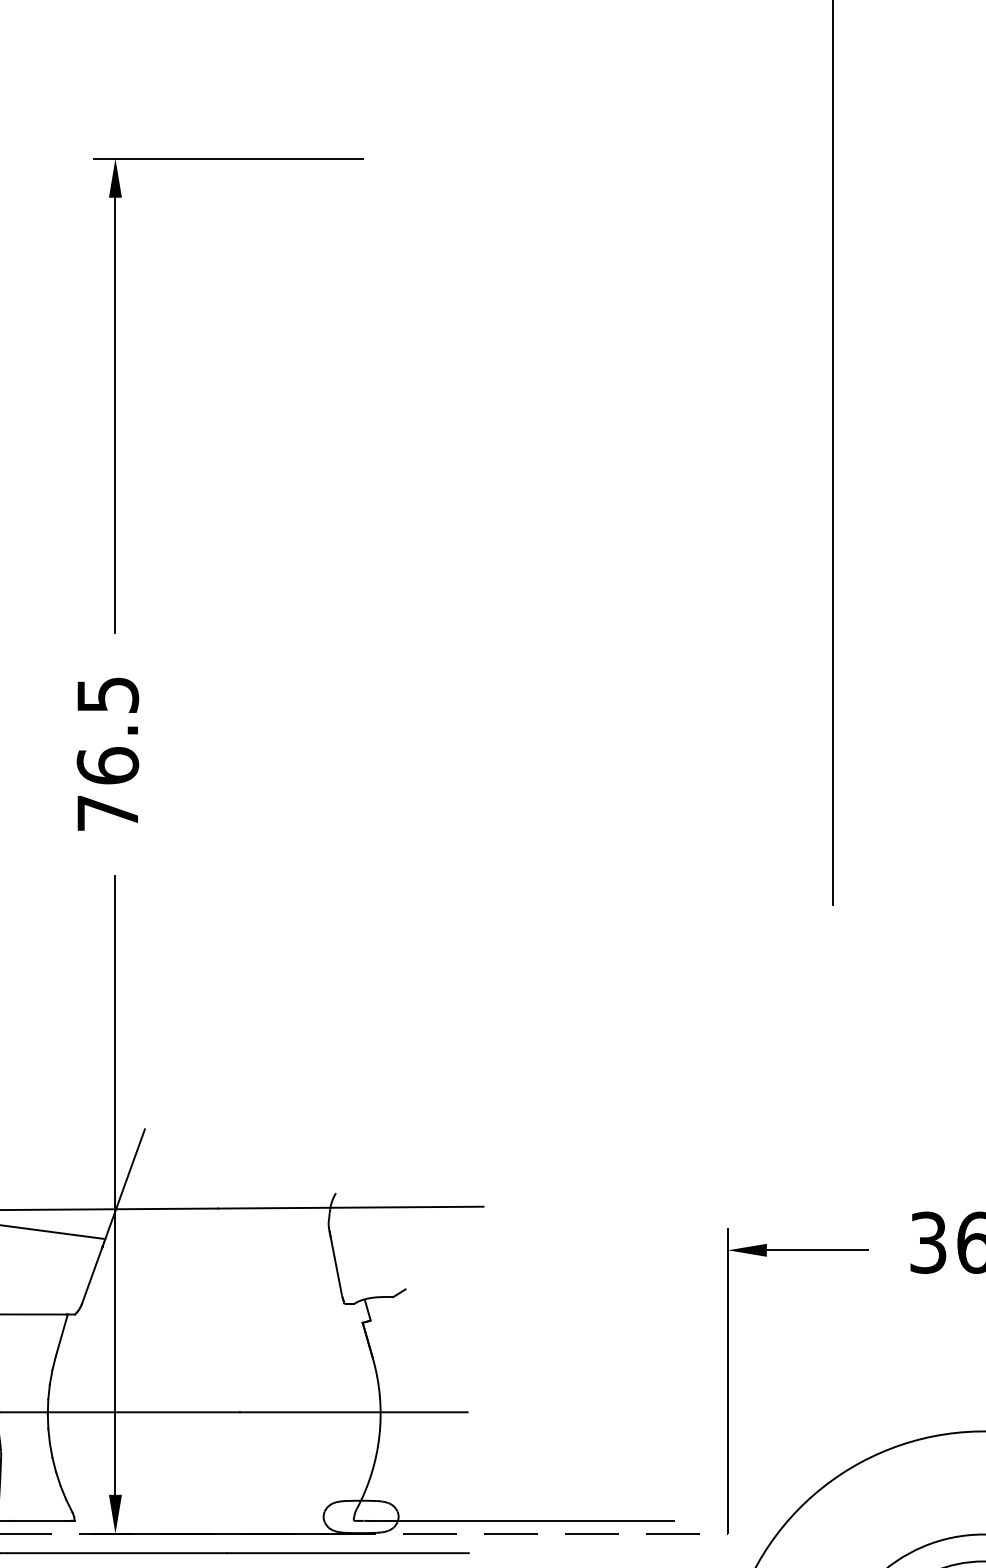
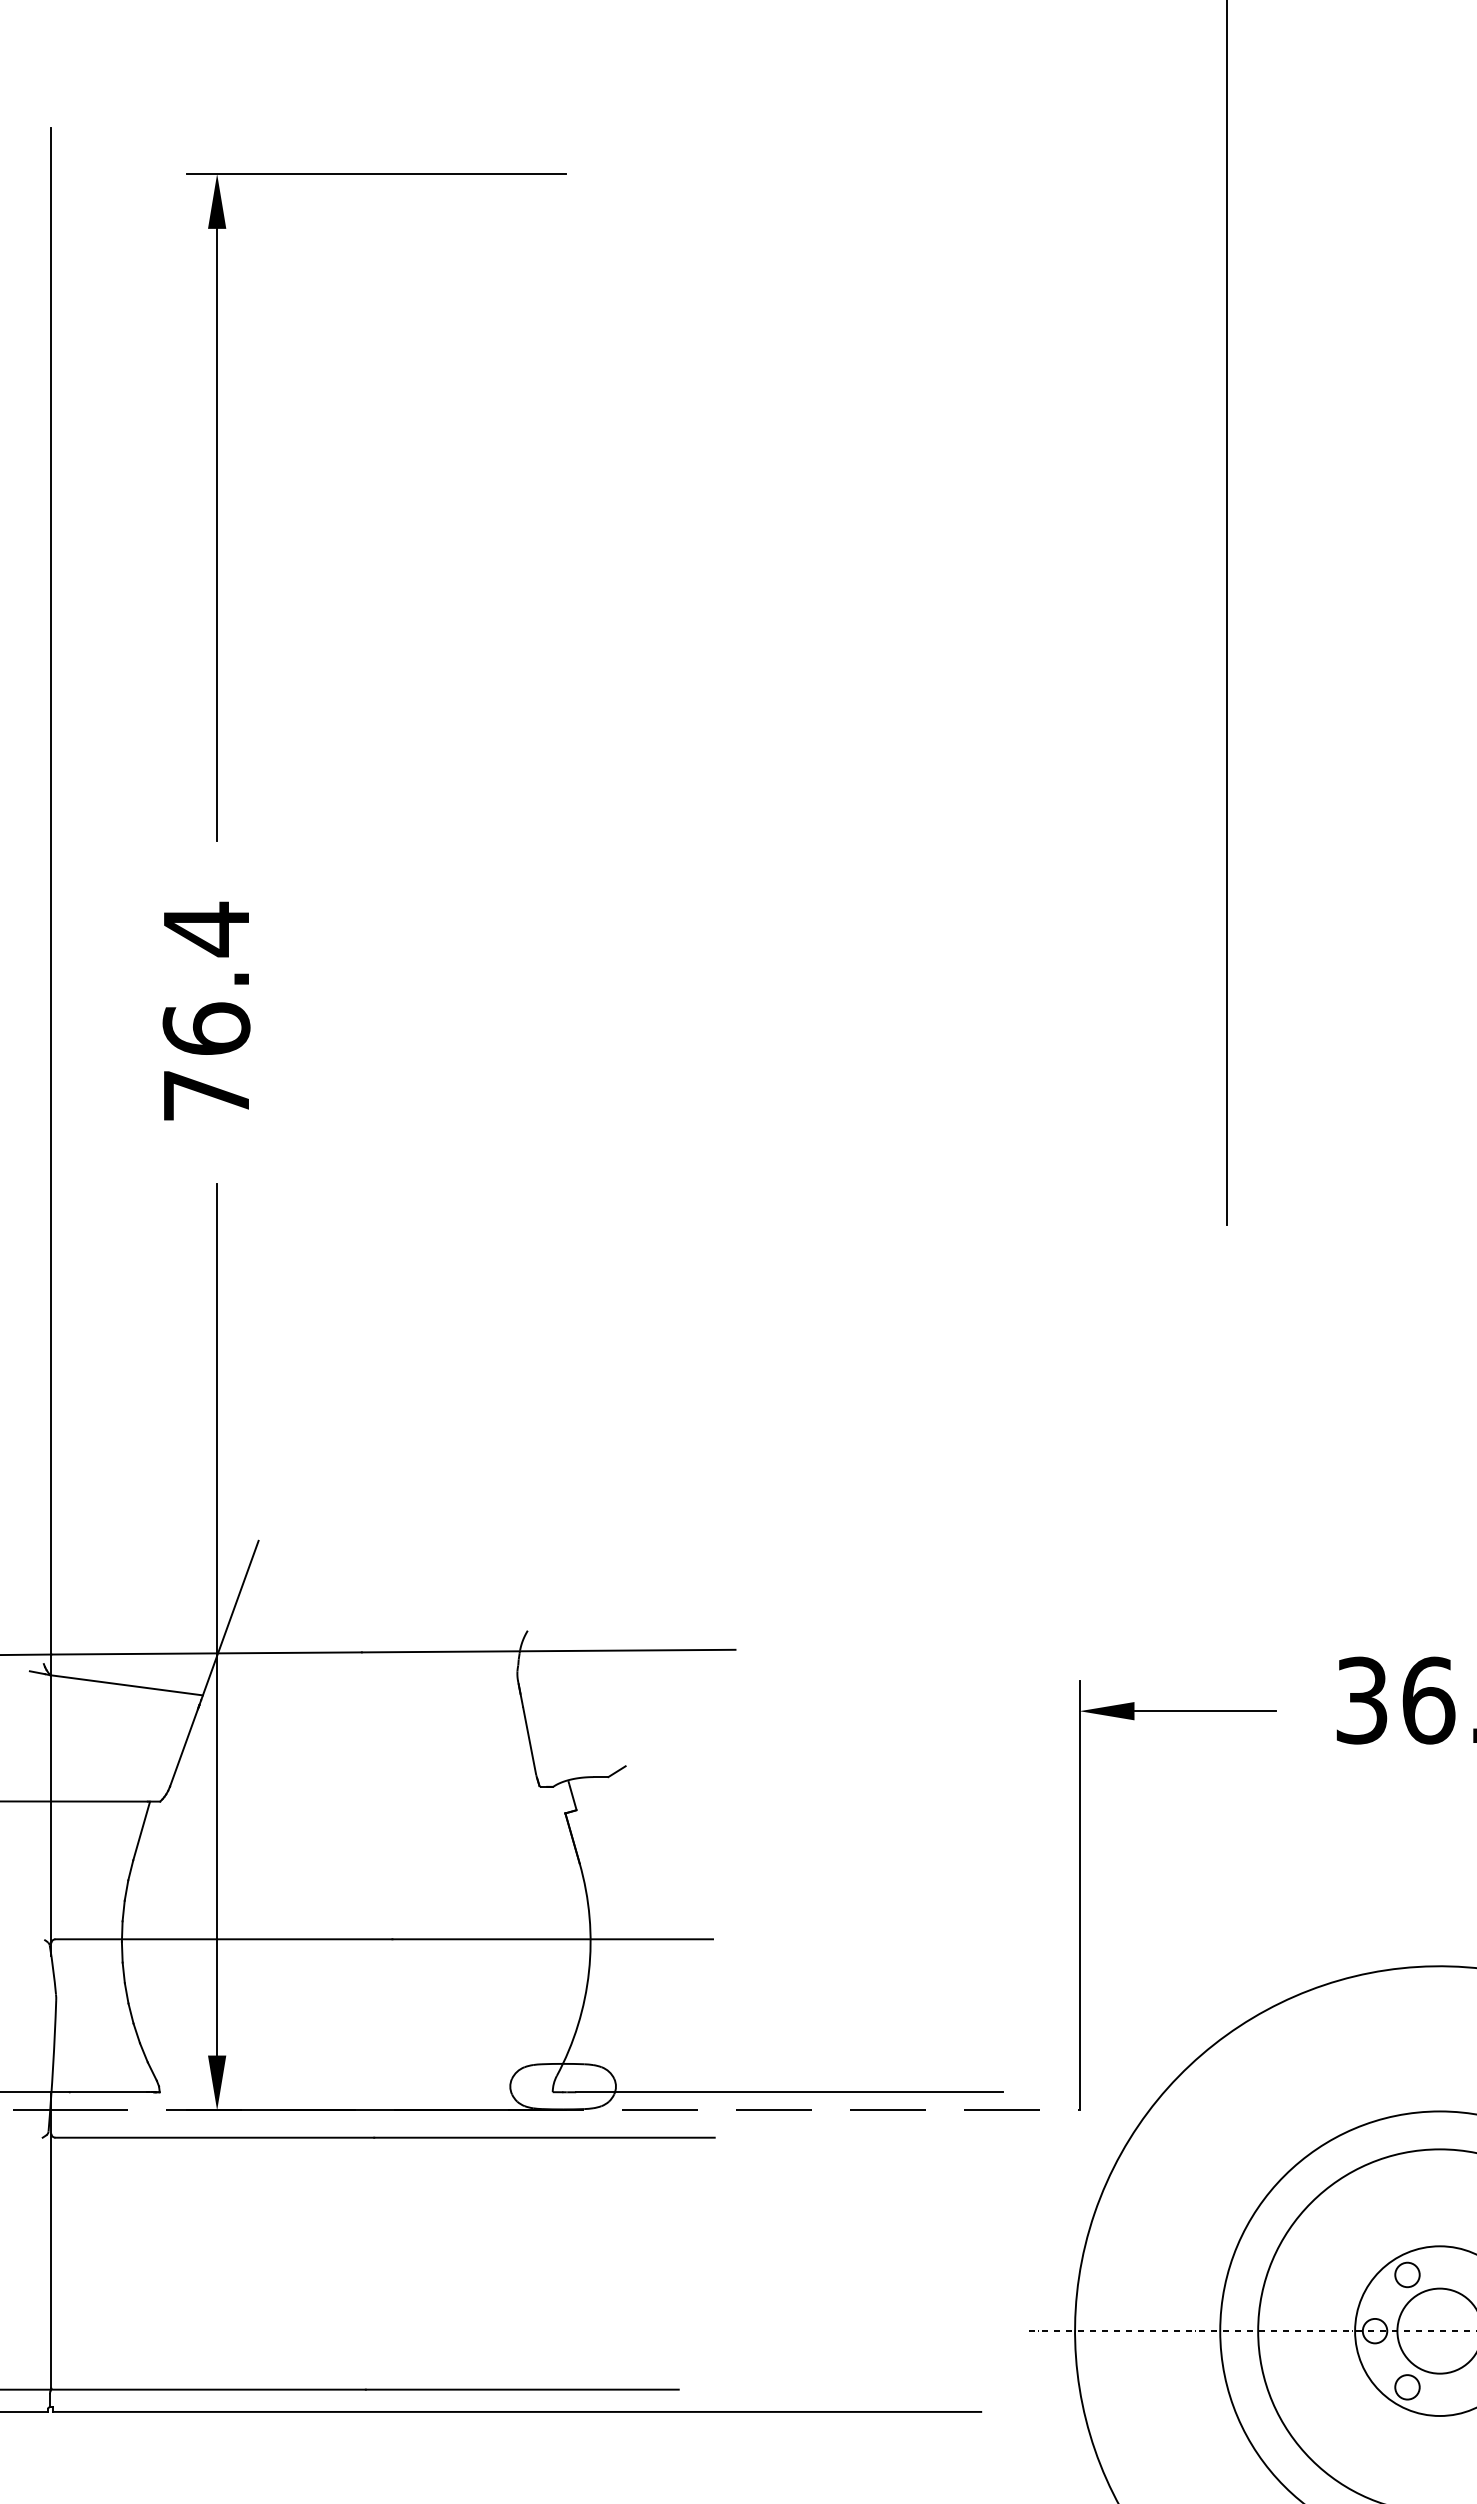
text: (108, 695) -> (207, 929), 76.5 -> 76.4

